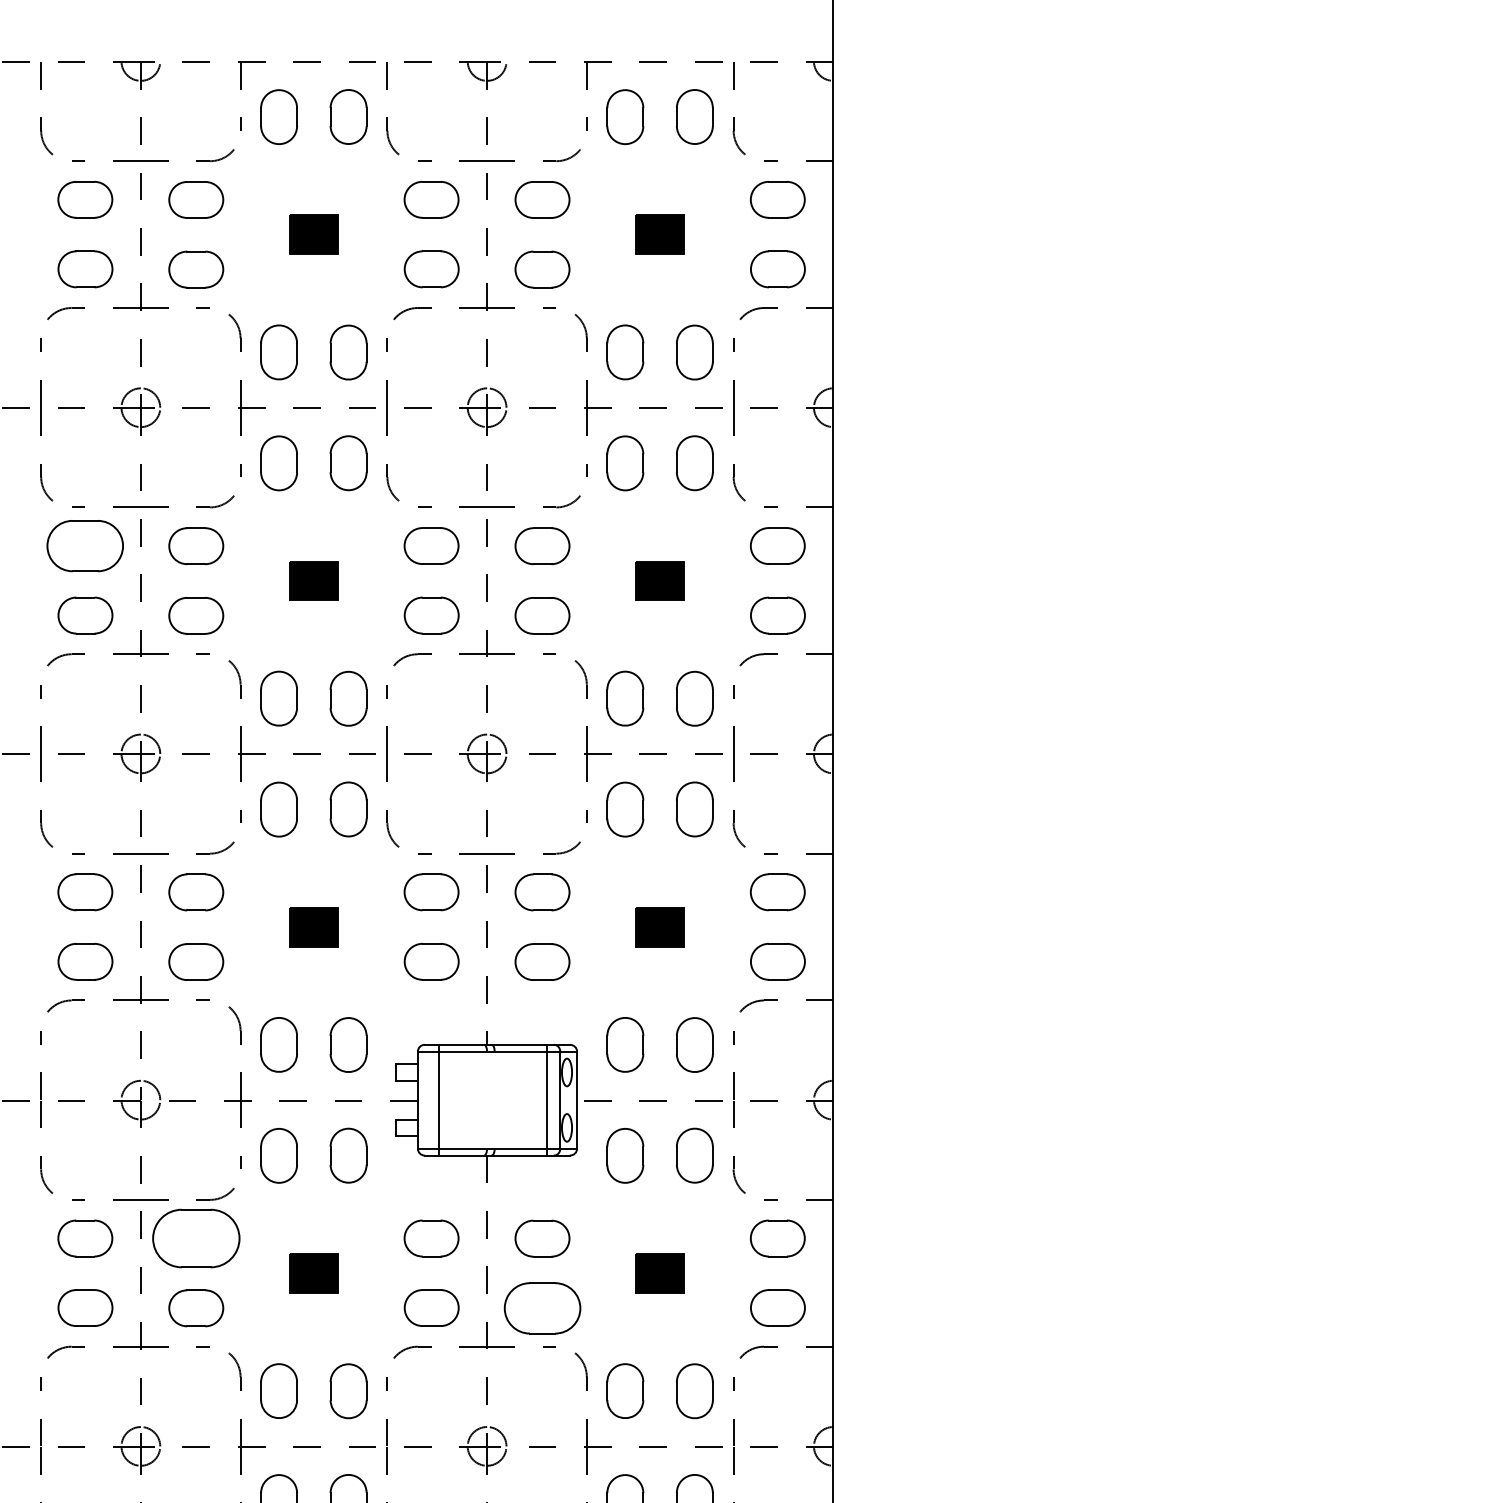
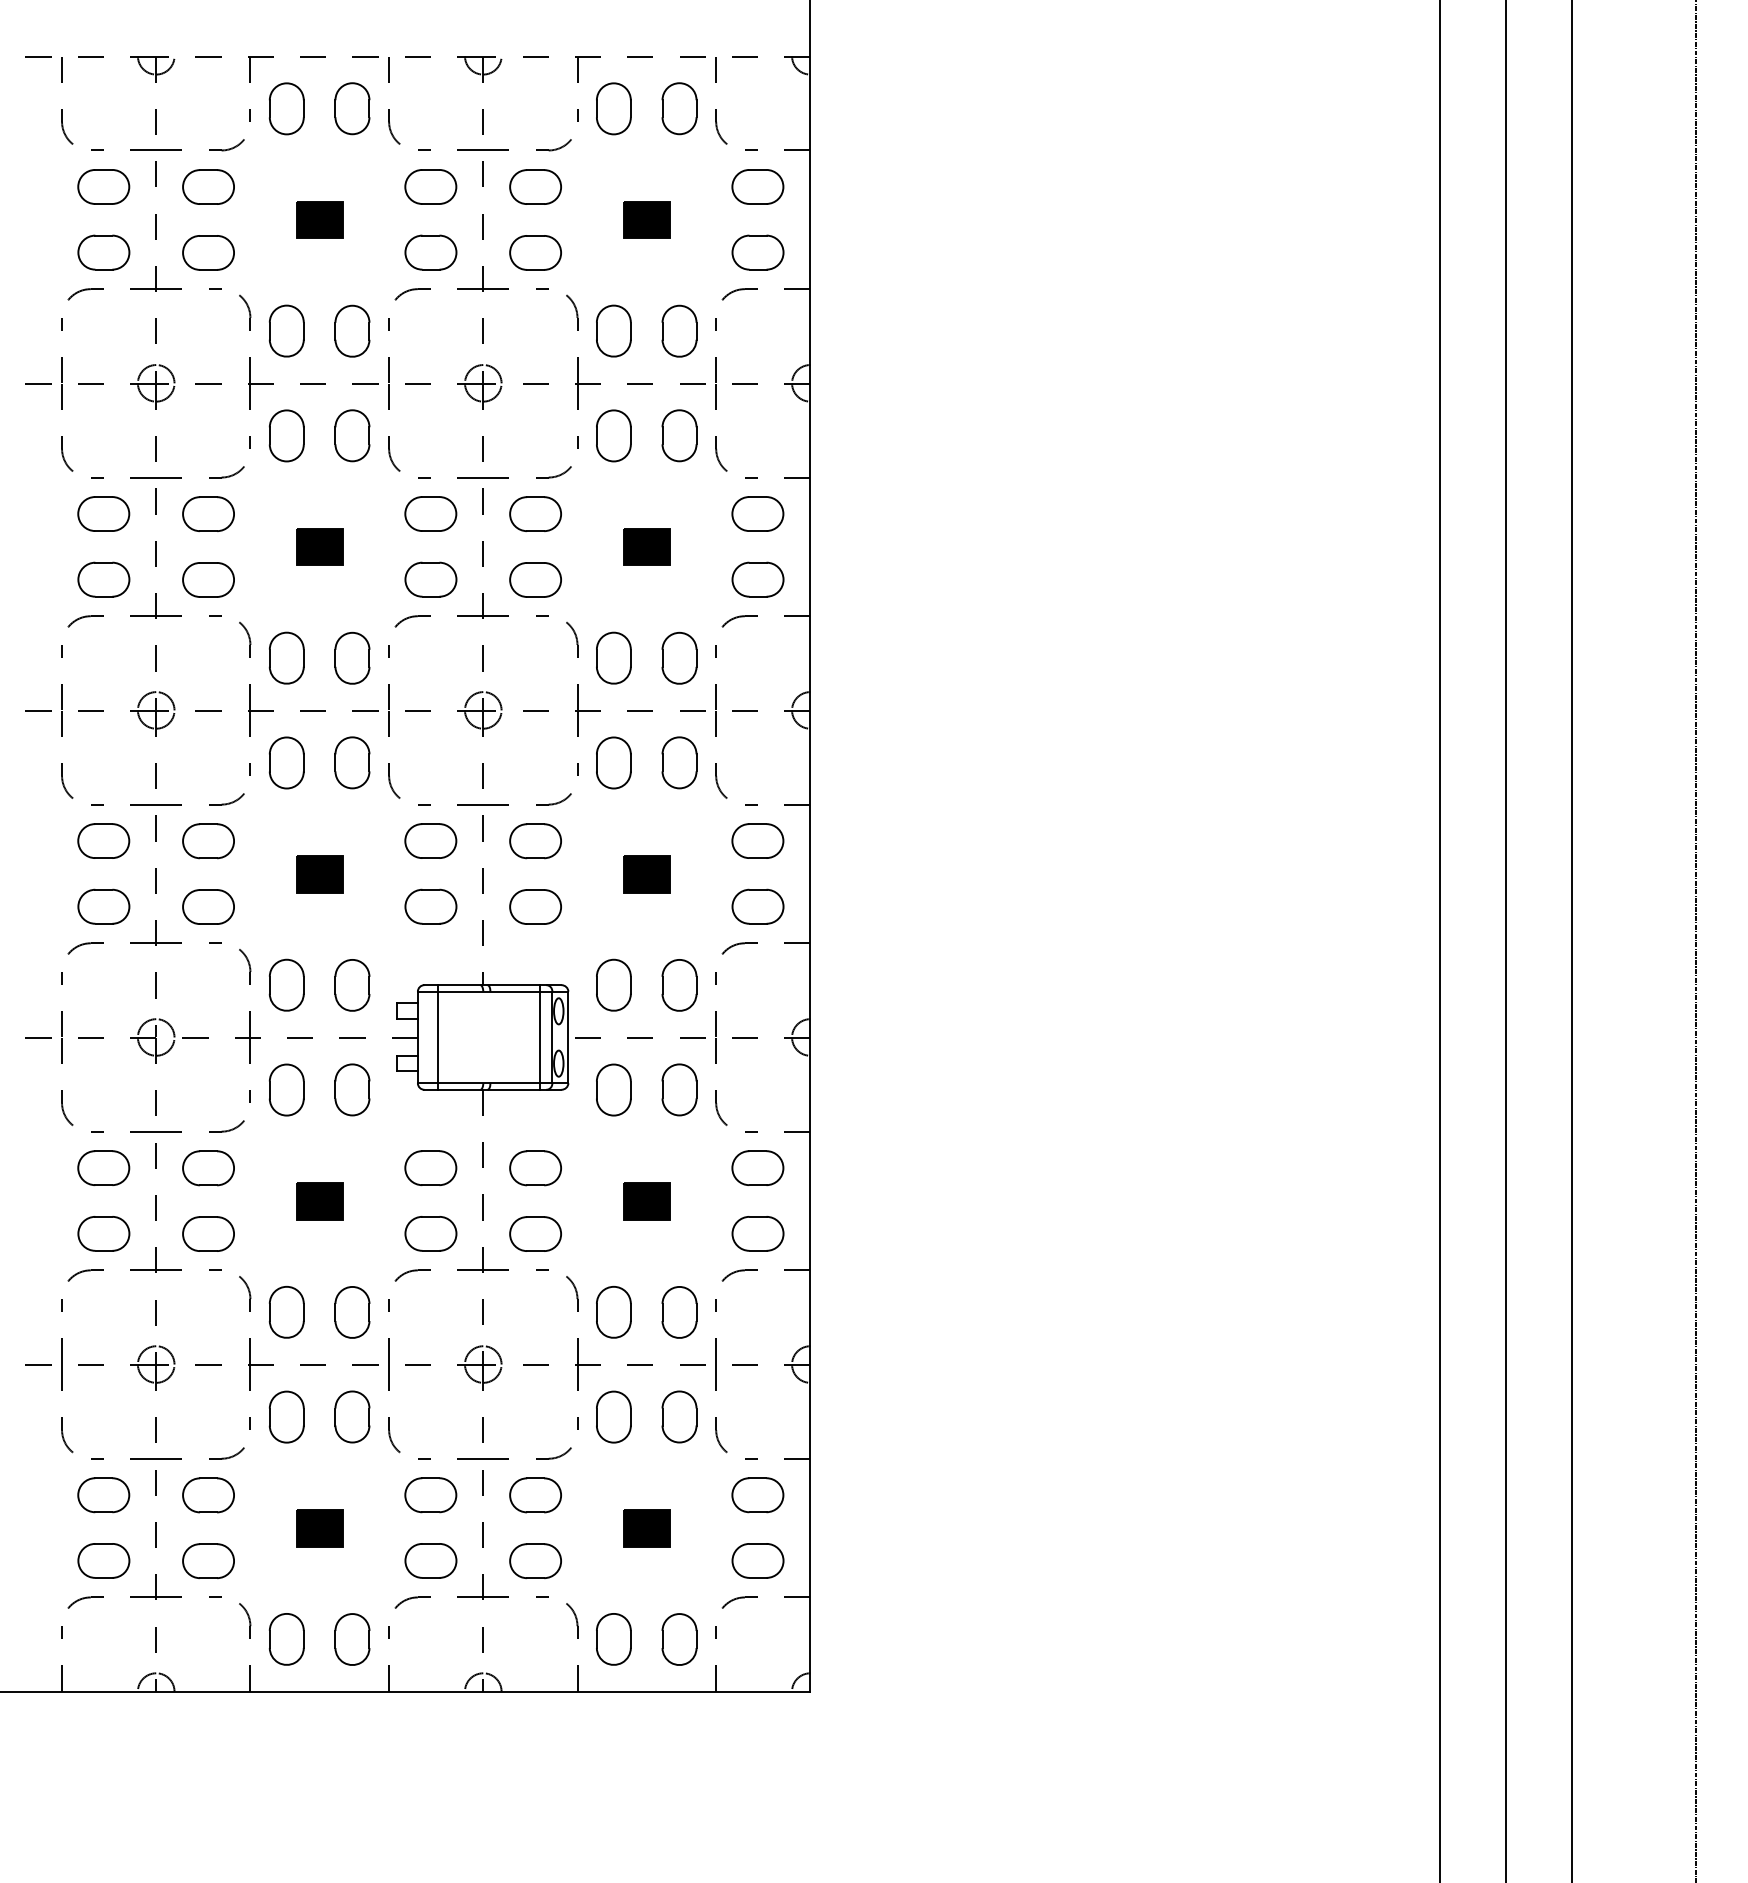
part: (85, 545) -> (103, 513), size x0.71
part: (196, 1238) -> (208, 1168), size x0.62
part: (542, 1307) -> (535, 1233), size x0.71

